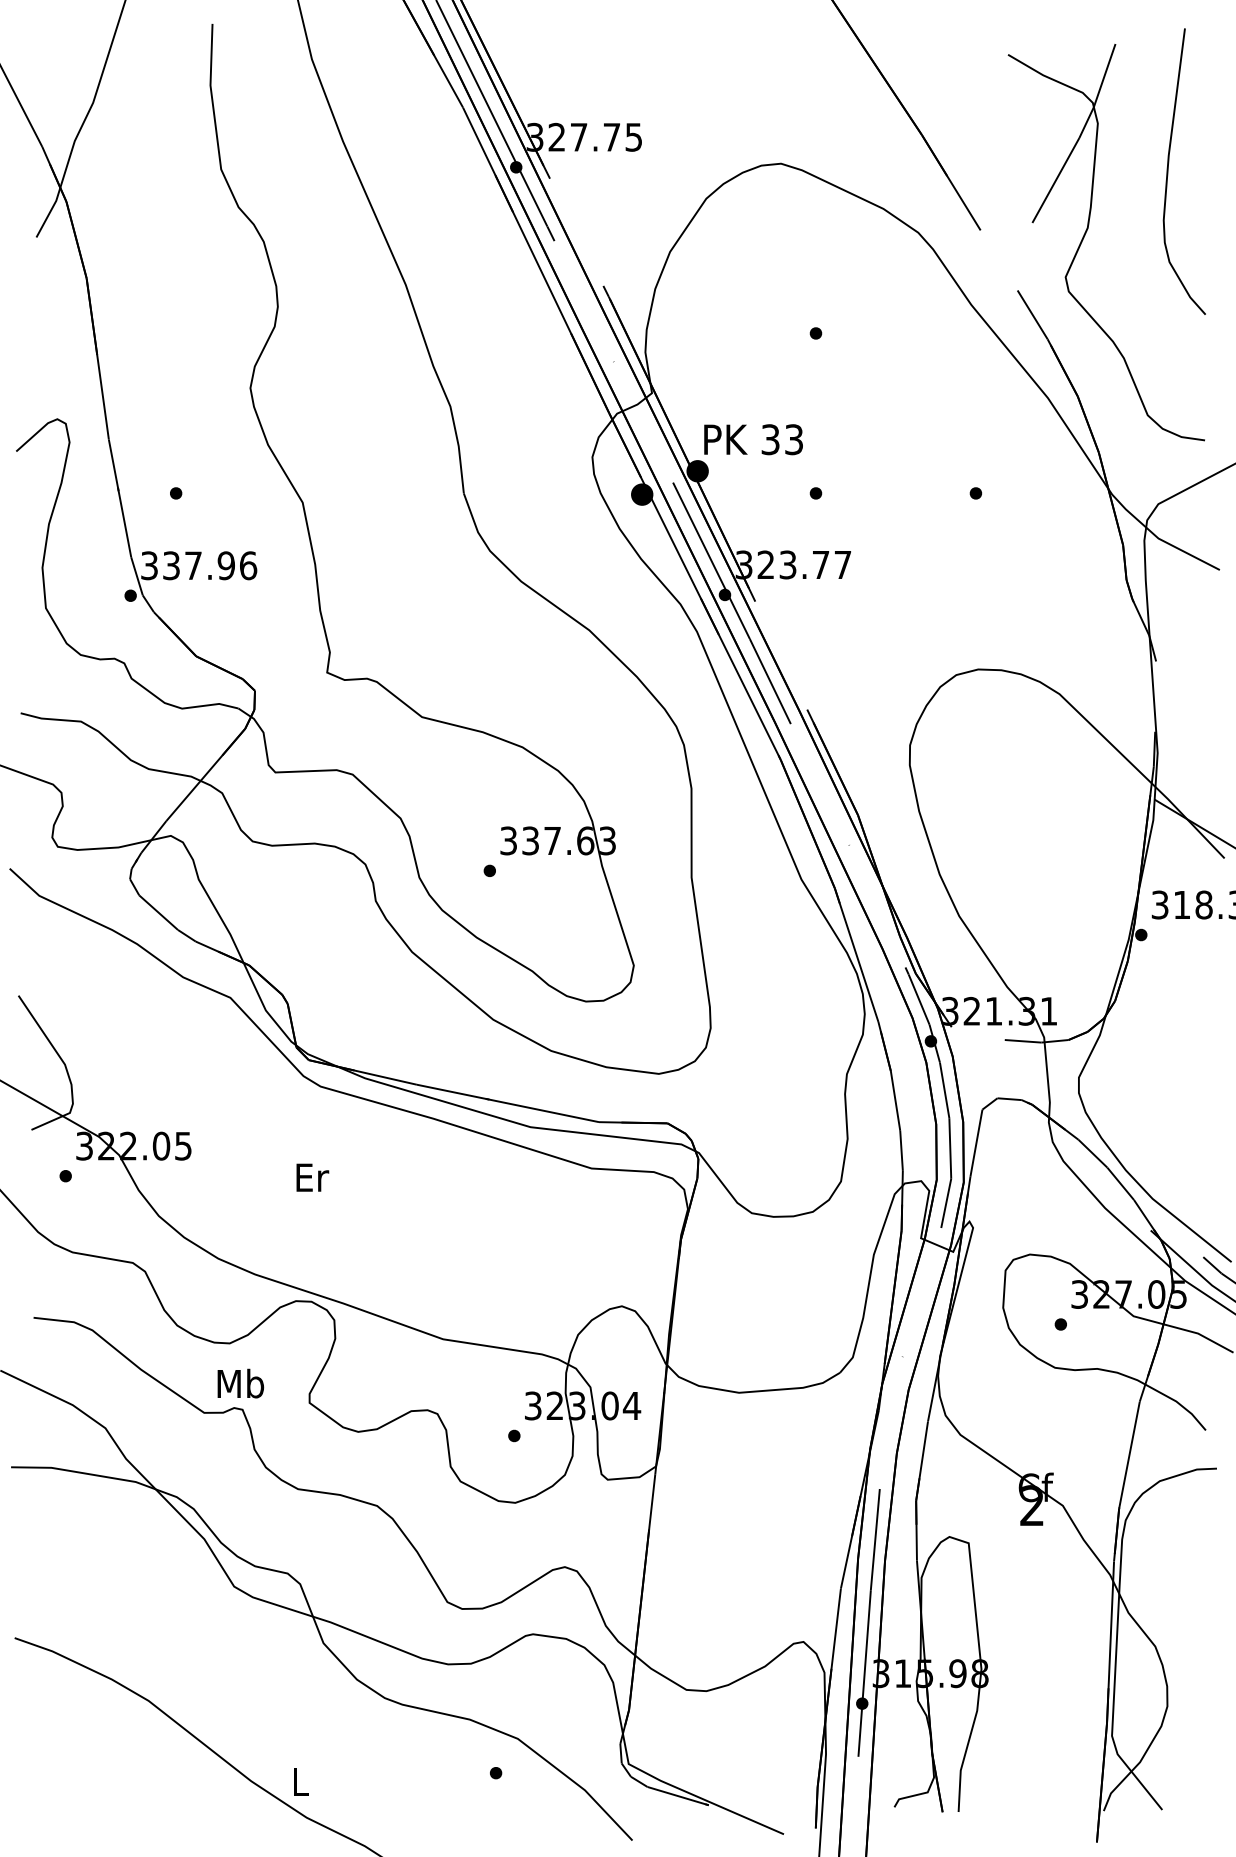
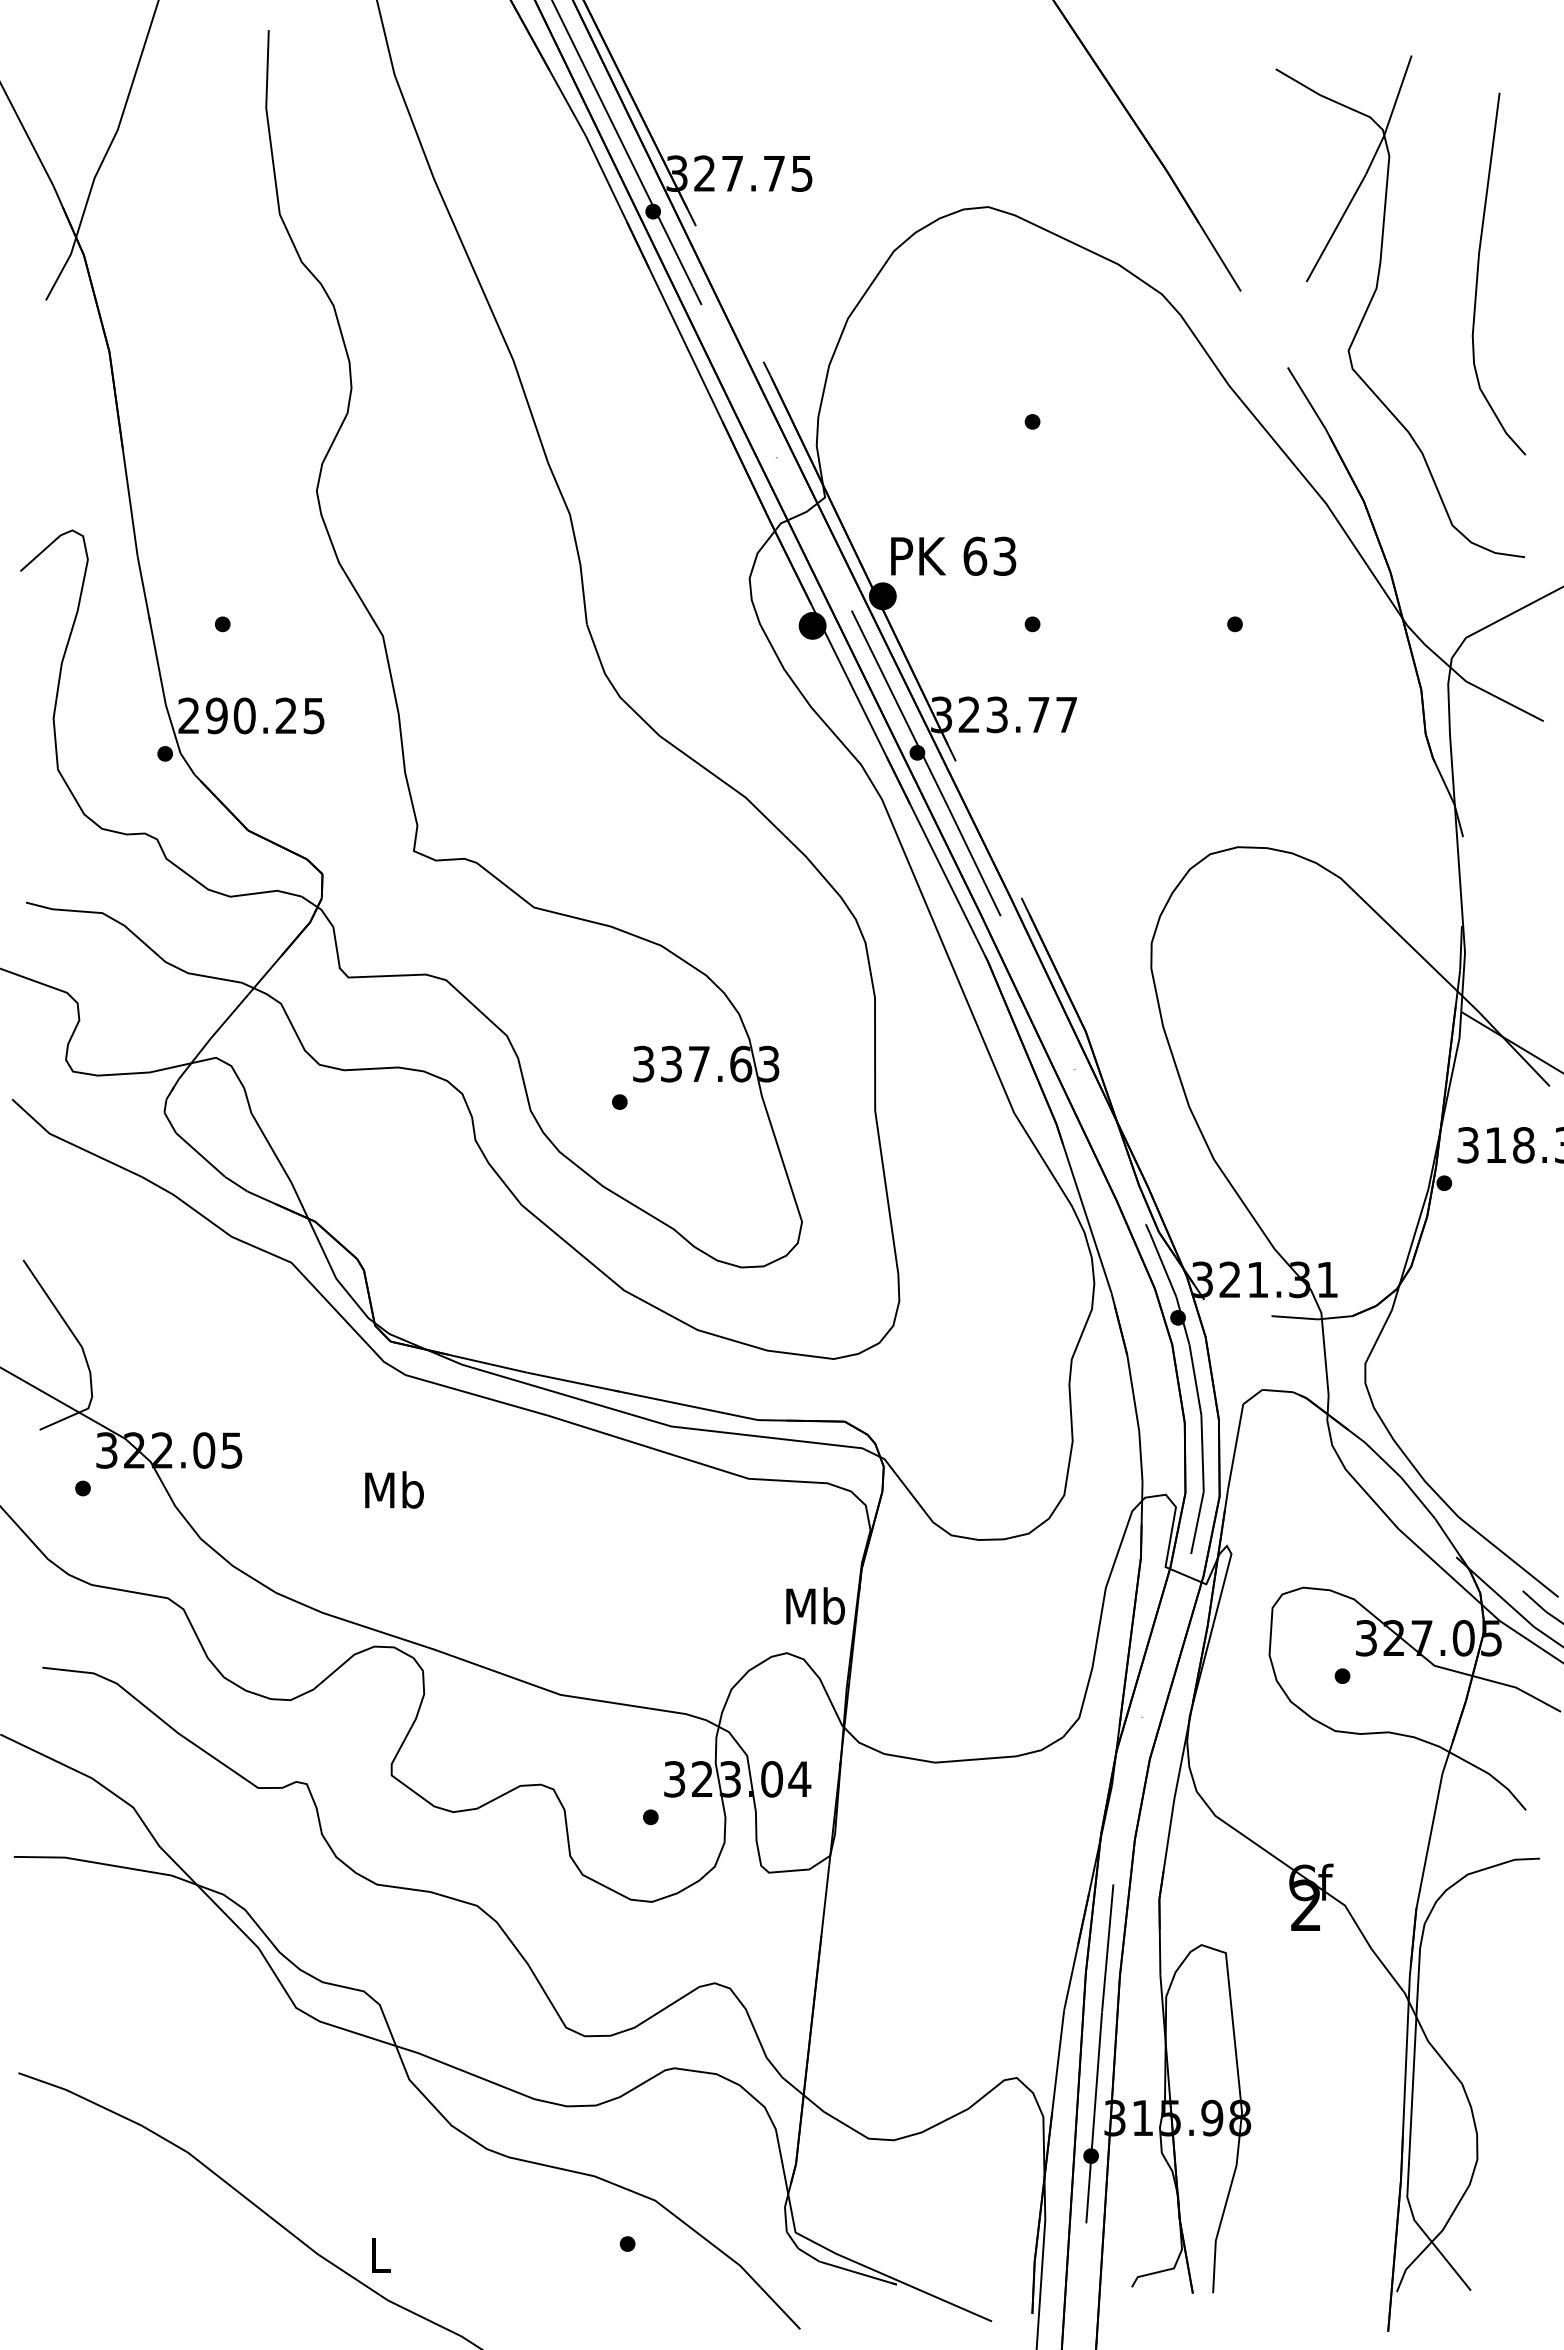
curve: (1168, 171) -> (1478, 273), moved
text: (770, 439) -> (975, 555), 33 -> 63
text: (198, 565) -> (251, 715), 337.96 -> 290.25
text: (311, 1176) -> (394, 1489), Er -> Mb
text: (240, 1383) -> (815, 1605), moved

